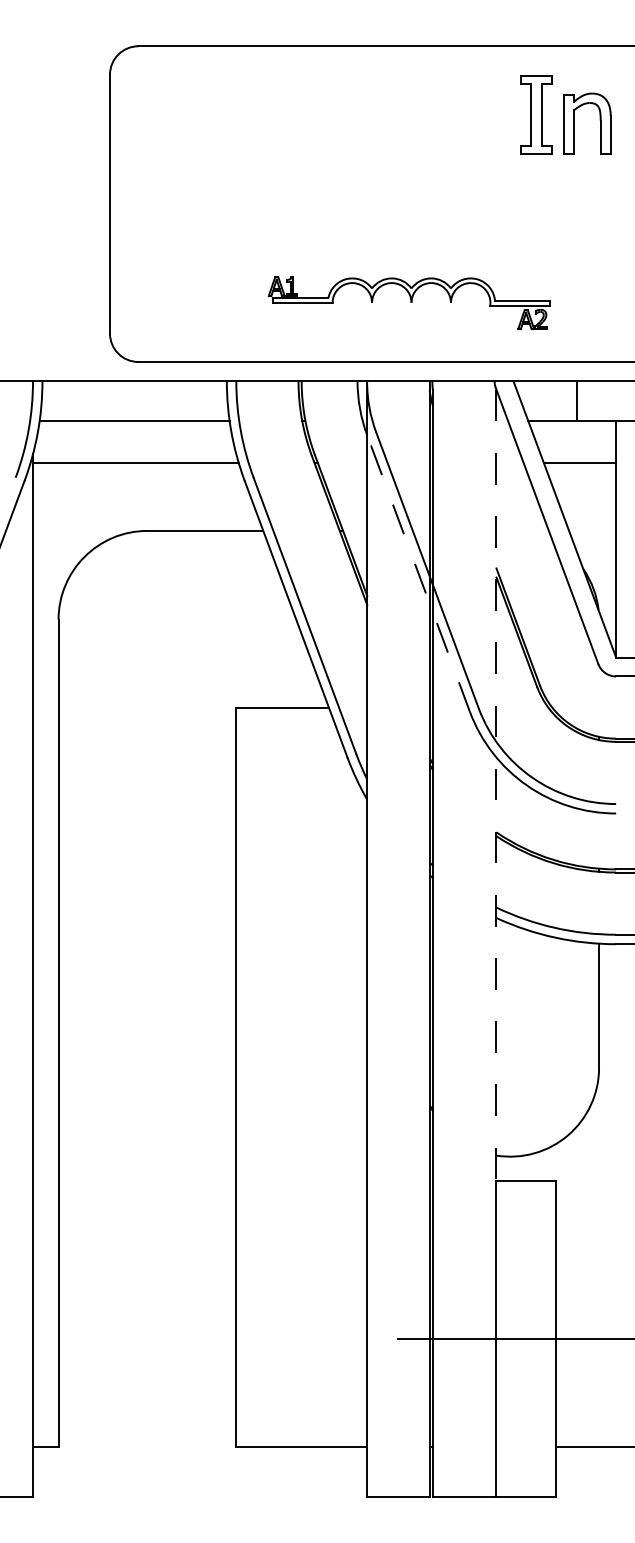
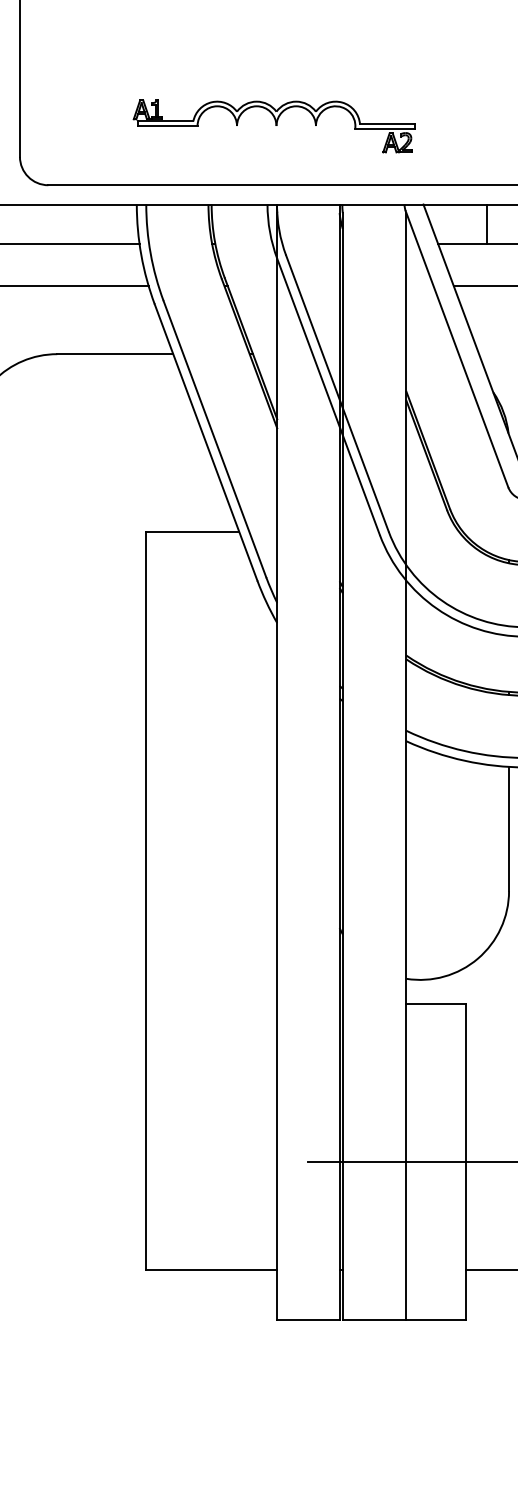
part: (408, 303) -> (273, 126), moved
line: (418, 573) -> (328, 396), dashed -> solid
line: (496, 785) -> (406, 608), dashed -> solid

